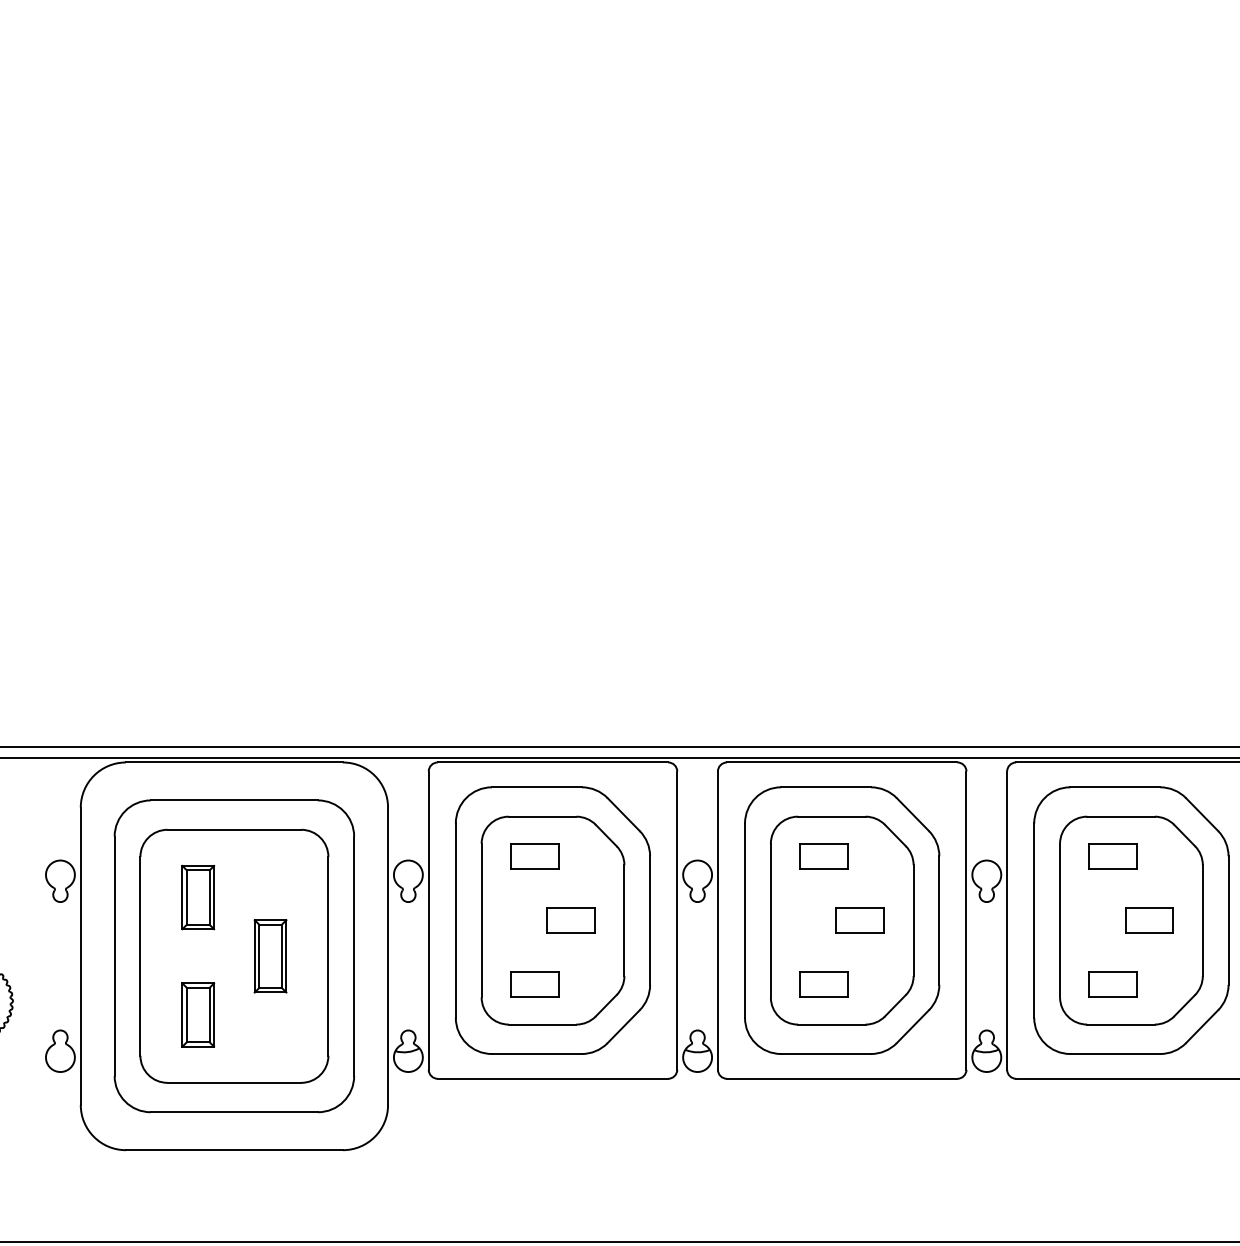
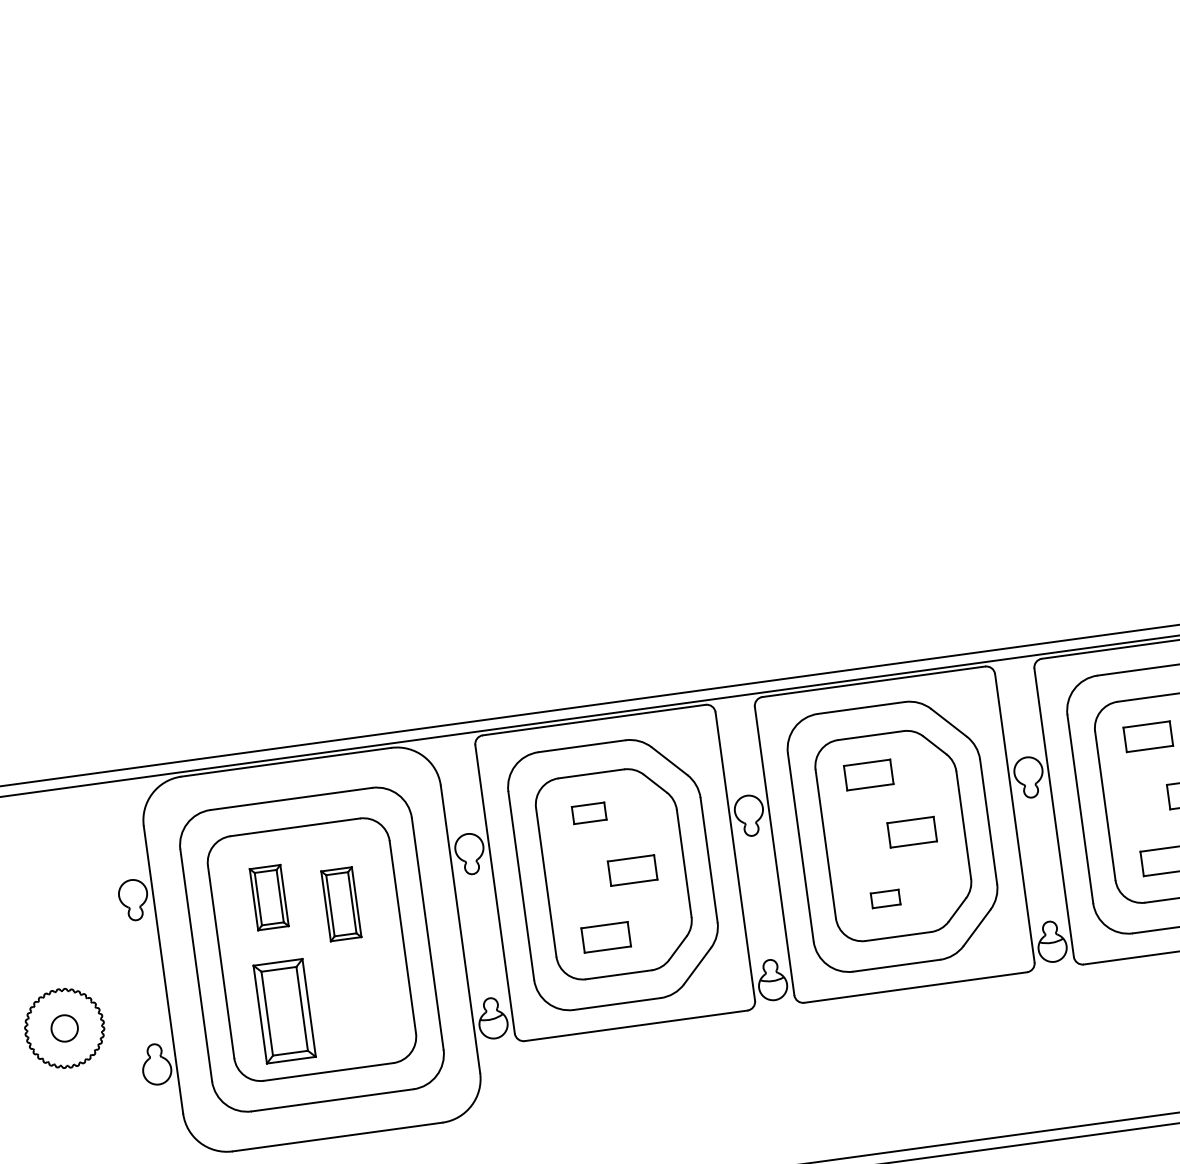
part: (534, 856) -> (588, 813), size x0.7
part: (270, 956) -> (341, 904), moved
part: (823, 984) -> (885, 898), size x0.6
part: (198, 1014) -> (284, 1010), size x1.6

